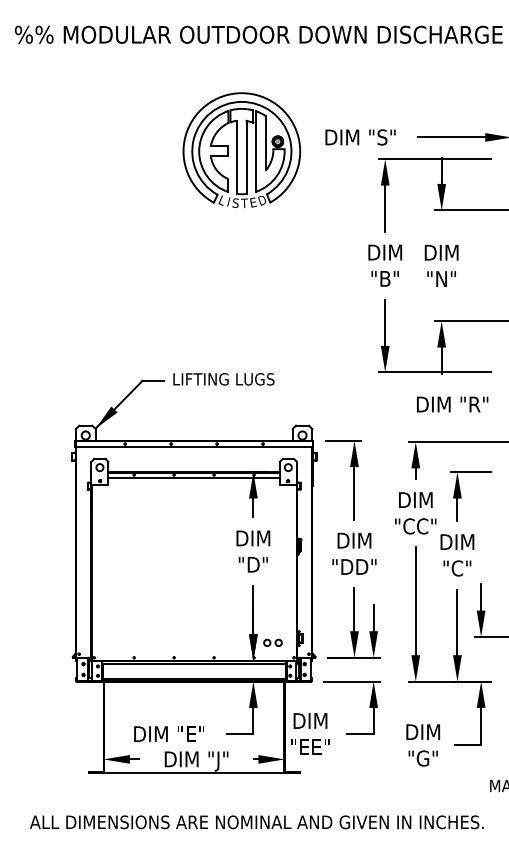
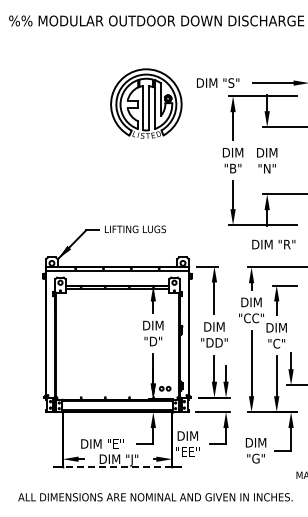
part: (242, 149) -> (146, 103), moved
line: (194, 773) -> (117, 467), solid -> dashed

